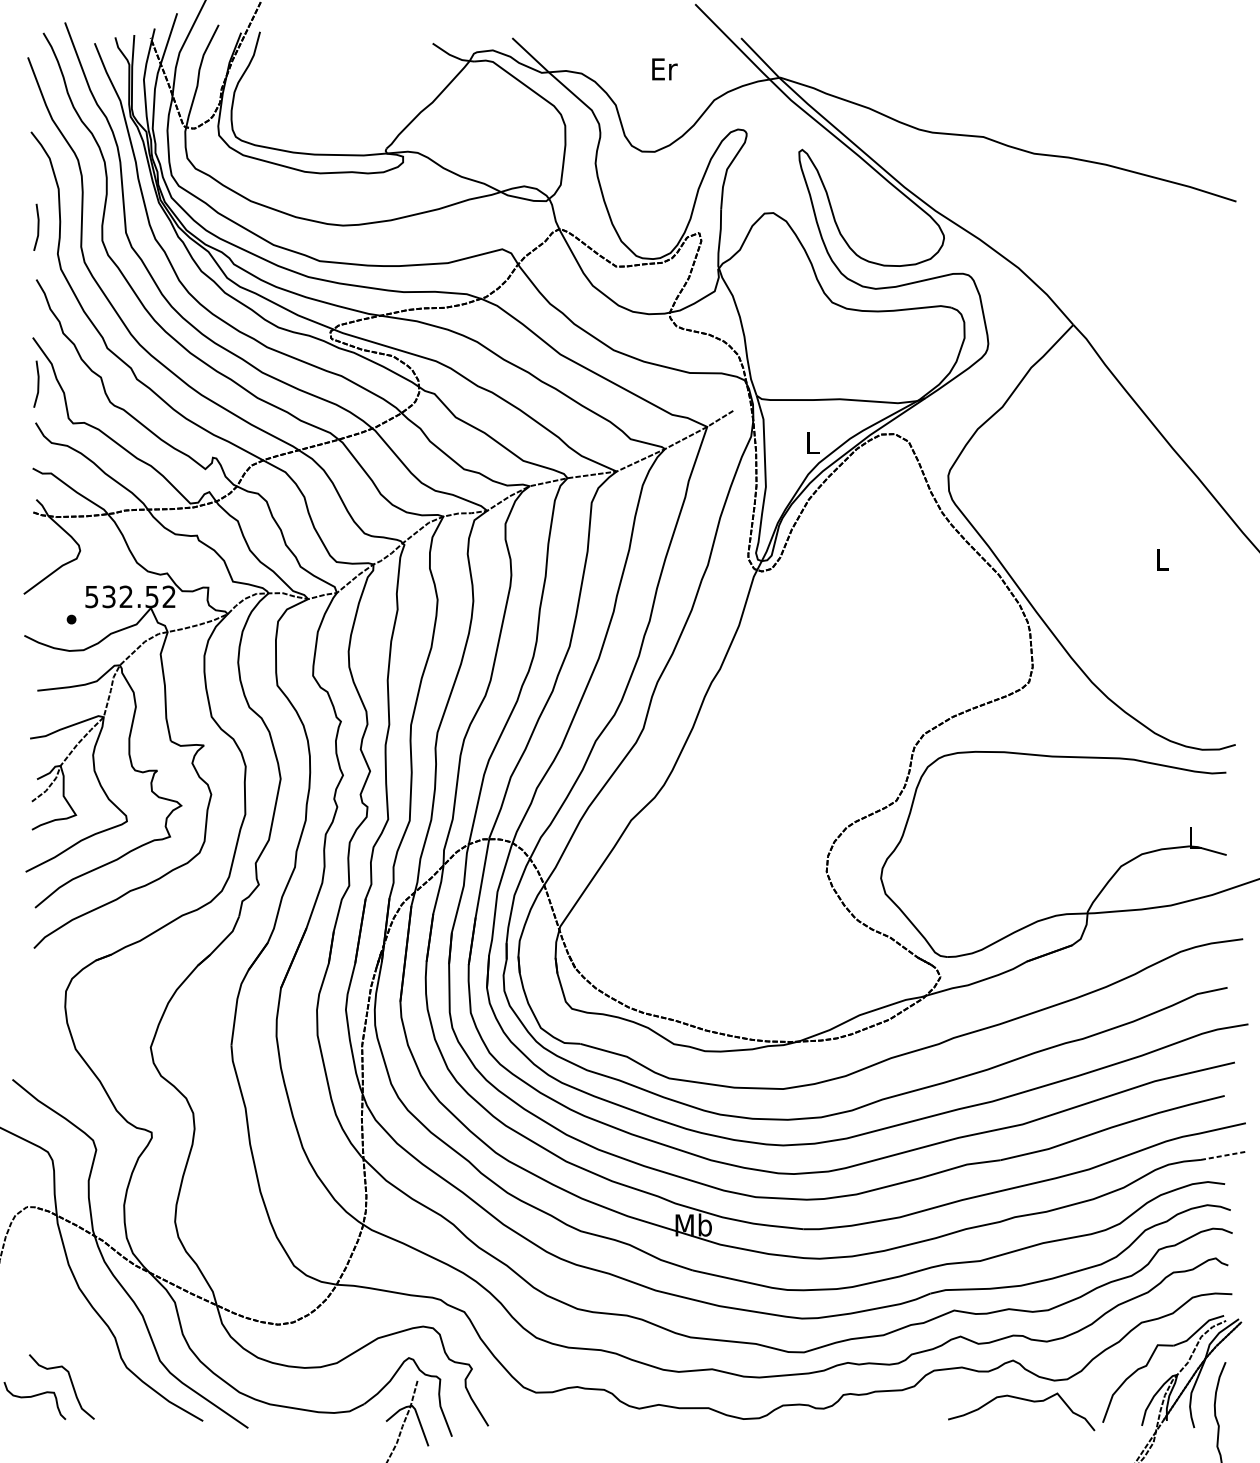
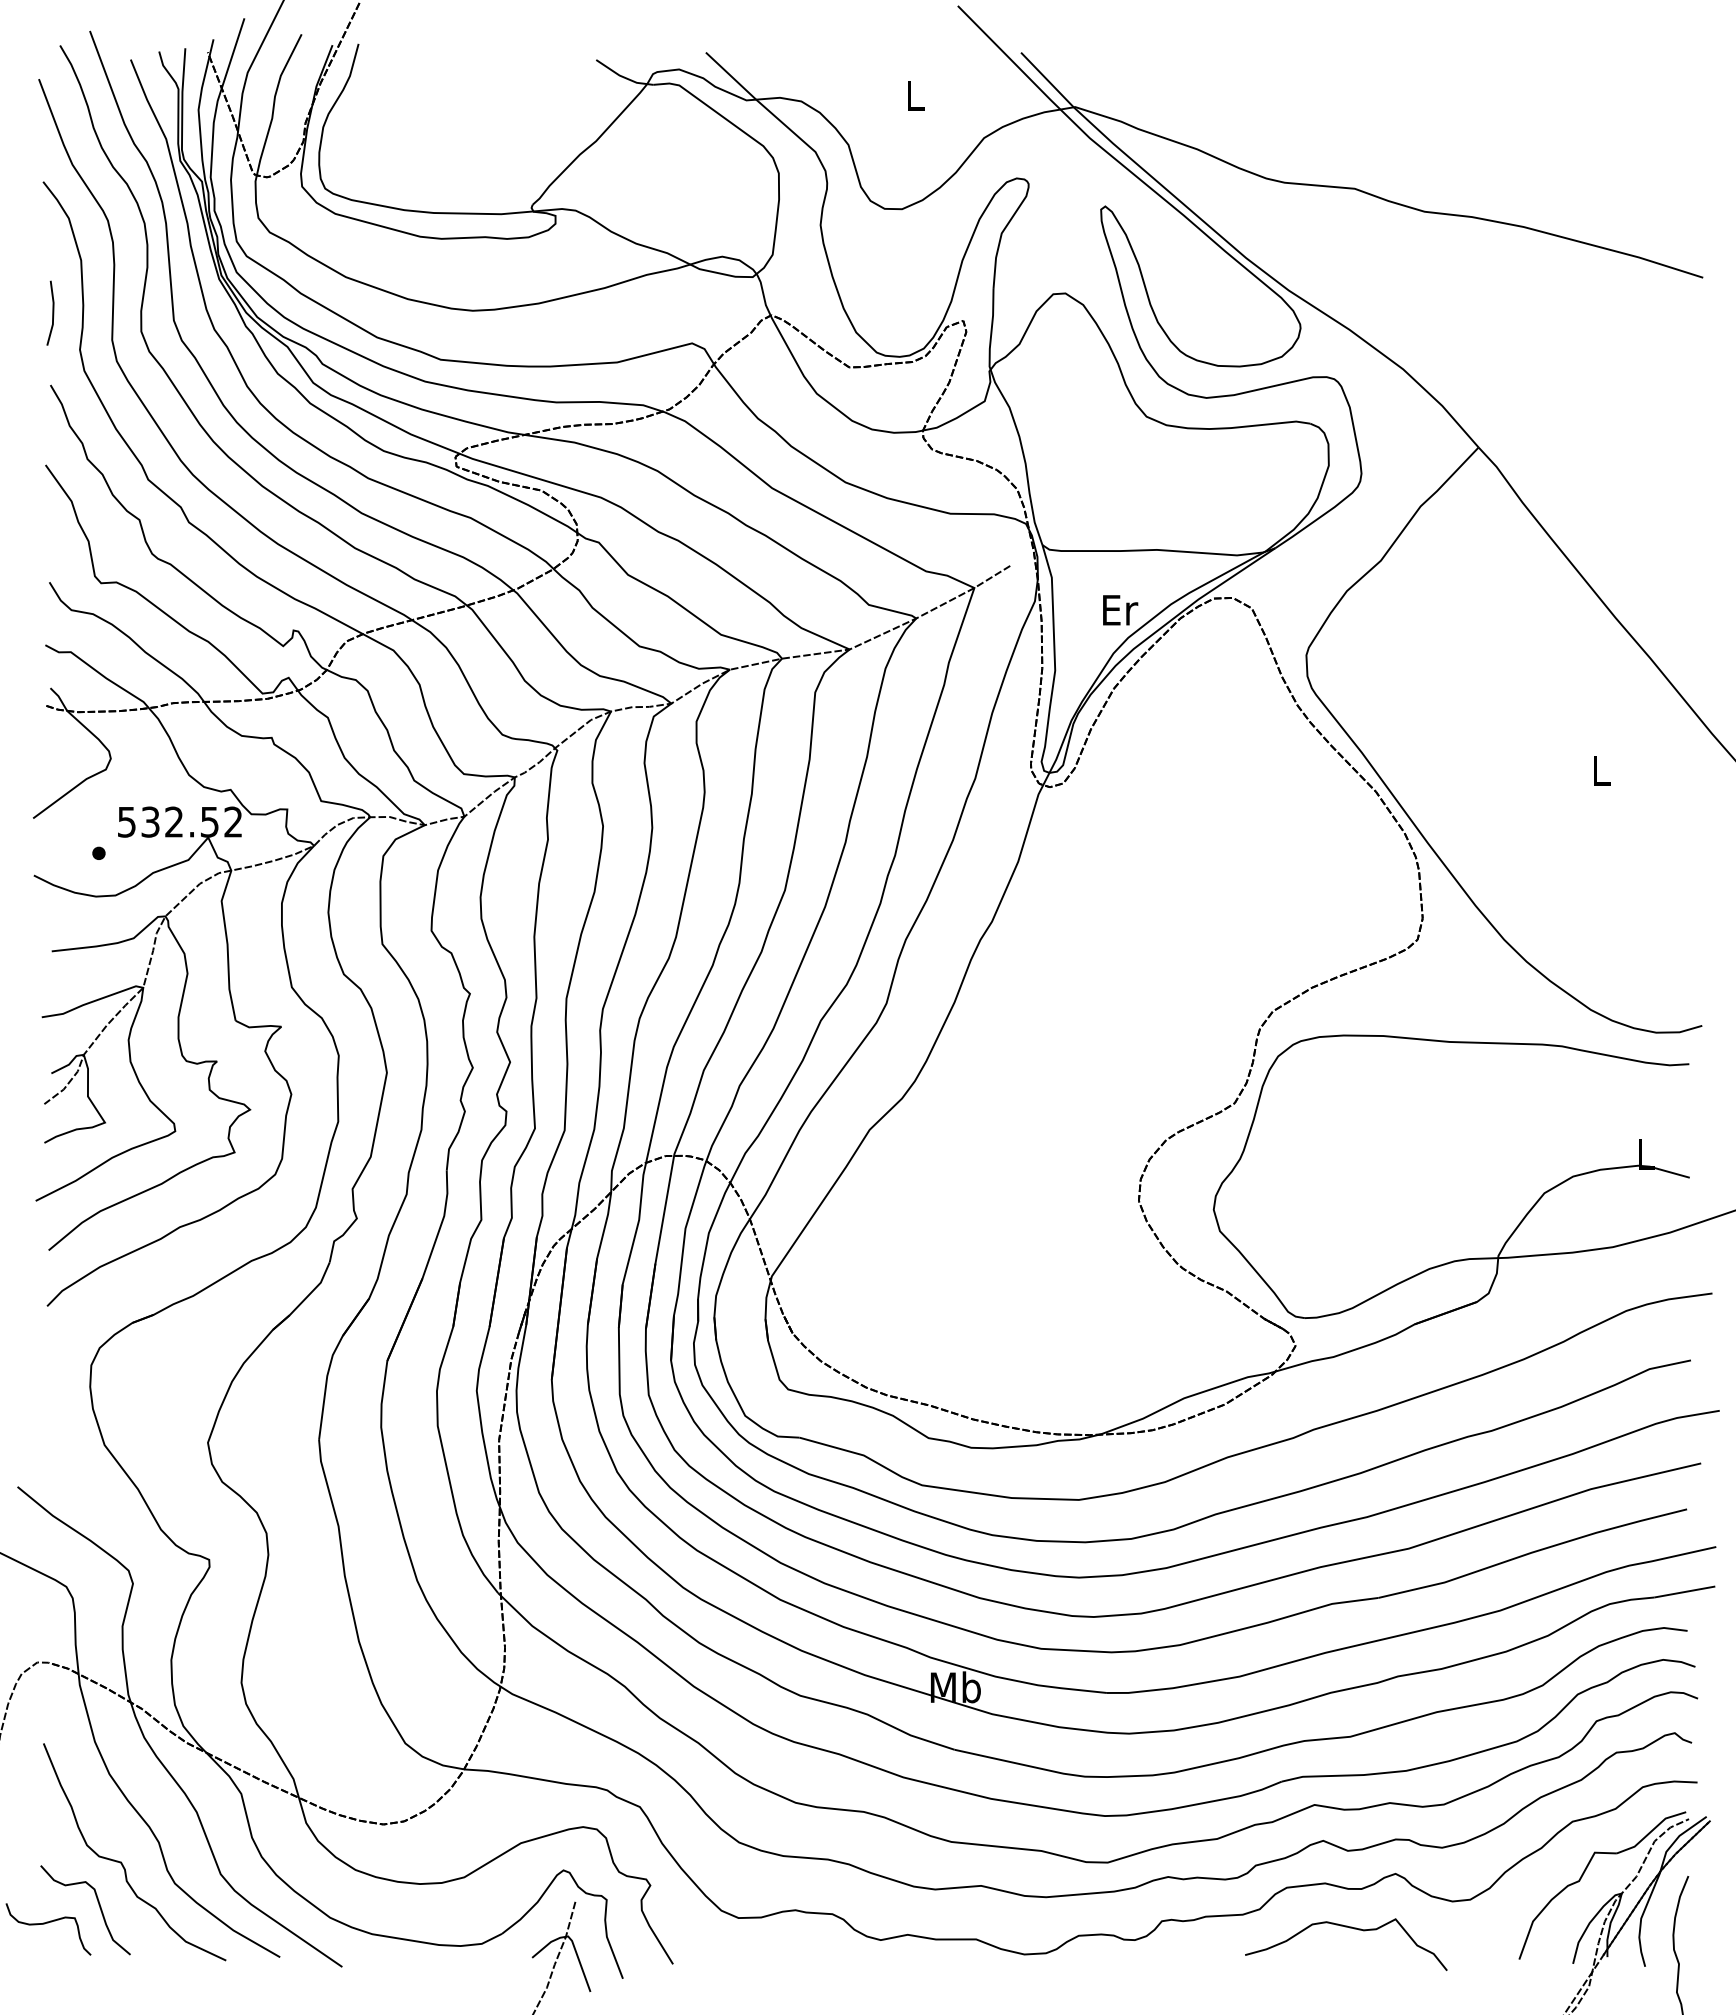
text: (664, 69) -> (915, 95), Er -> L
line: (37, 383) -> (52, 528), removed
text: (813, 443) -> (1120, 610), L -> Er
line: (1222, 1156) -> (1684, 1592), dashed -> solid
curve: (88, 1352) -> (122, 1862), added
curve: (1023, 1400) -> (1349, 1928), moved

